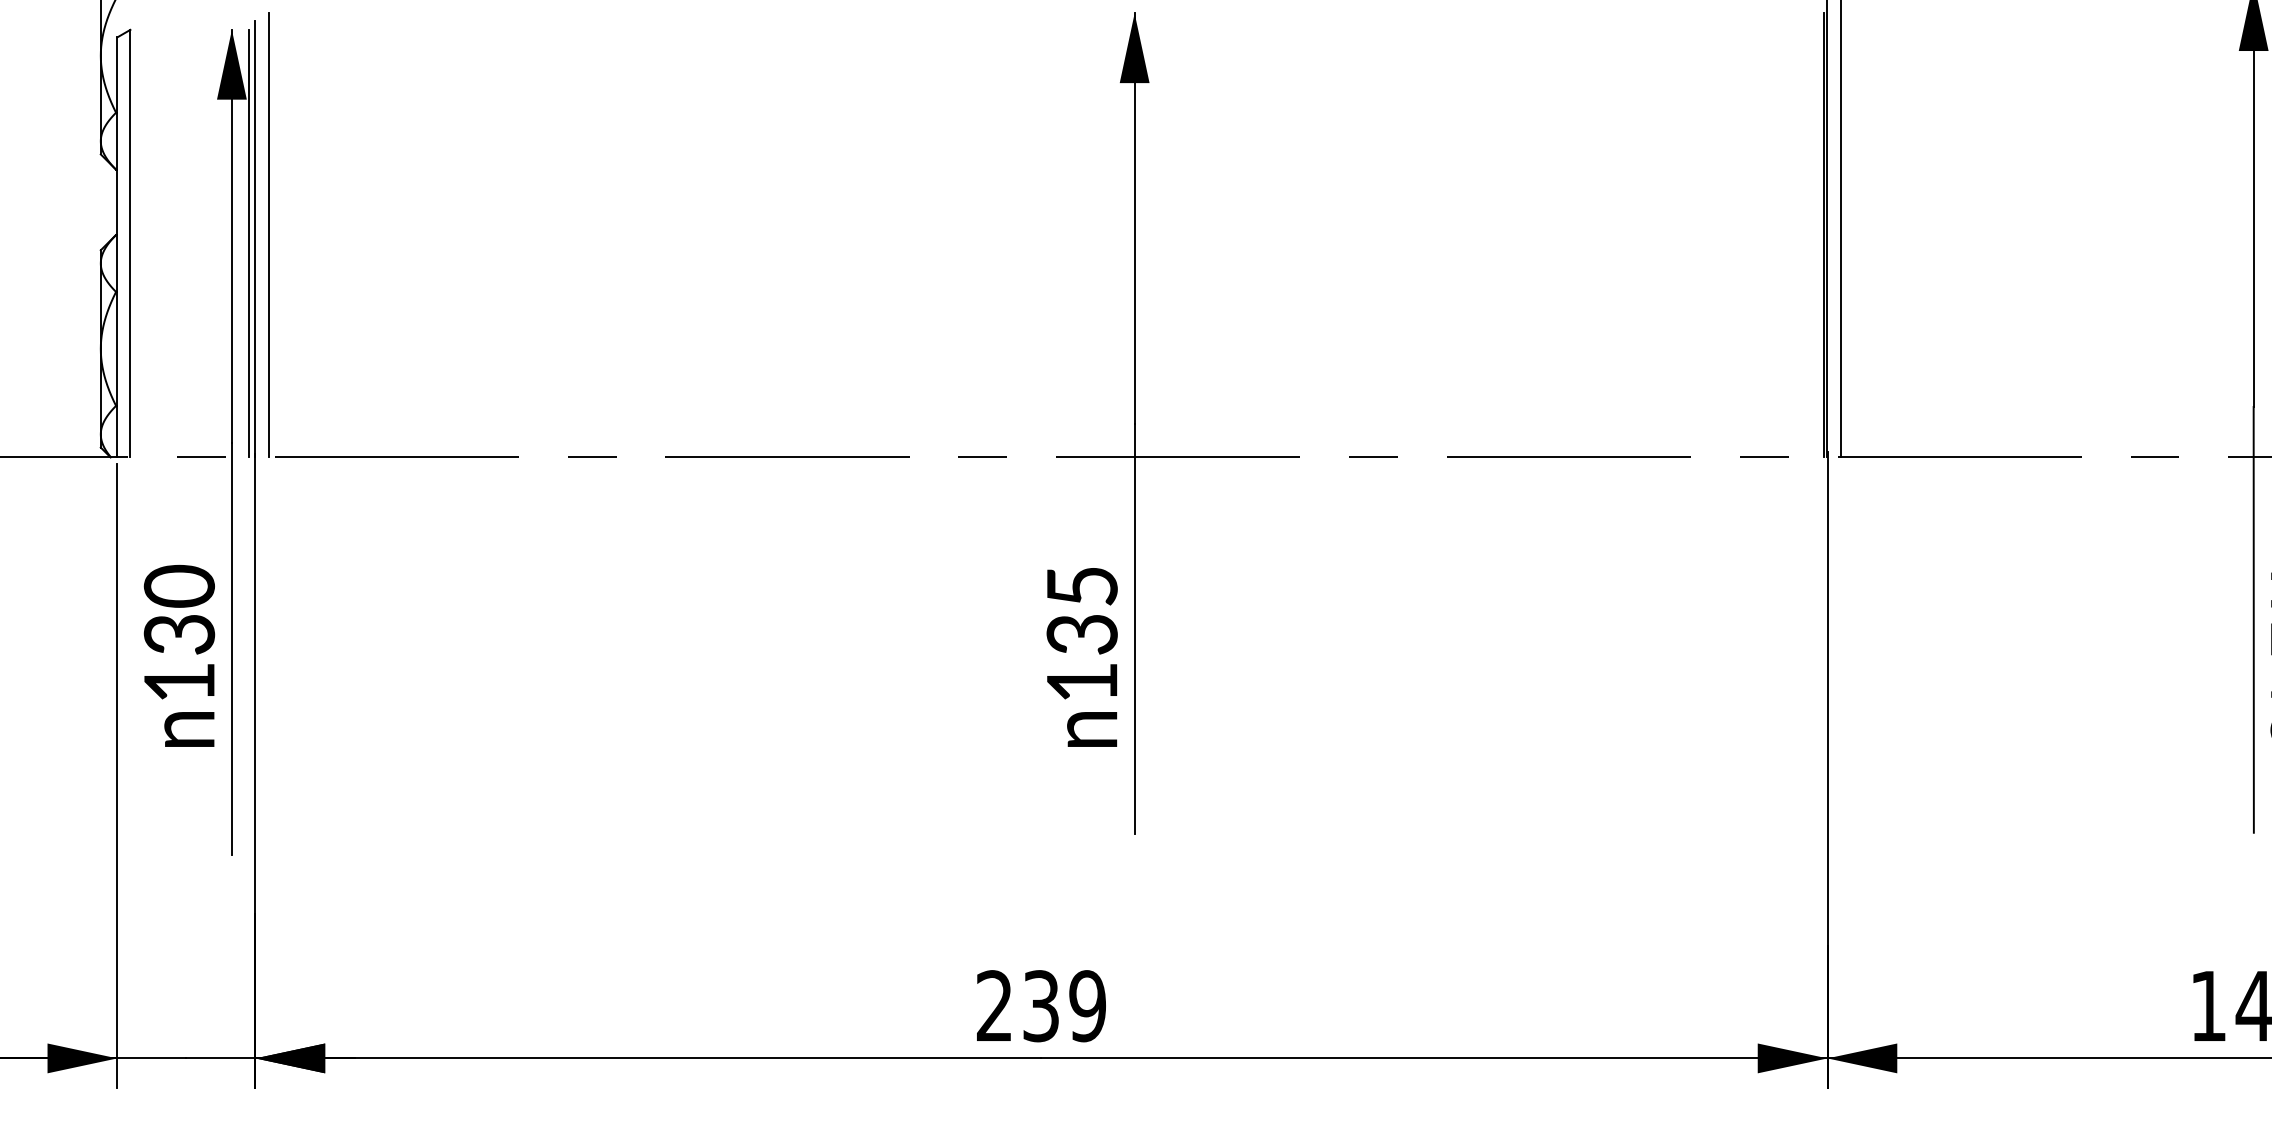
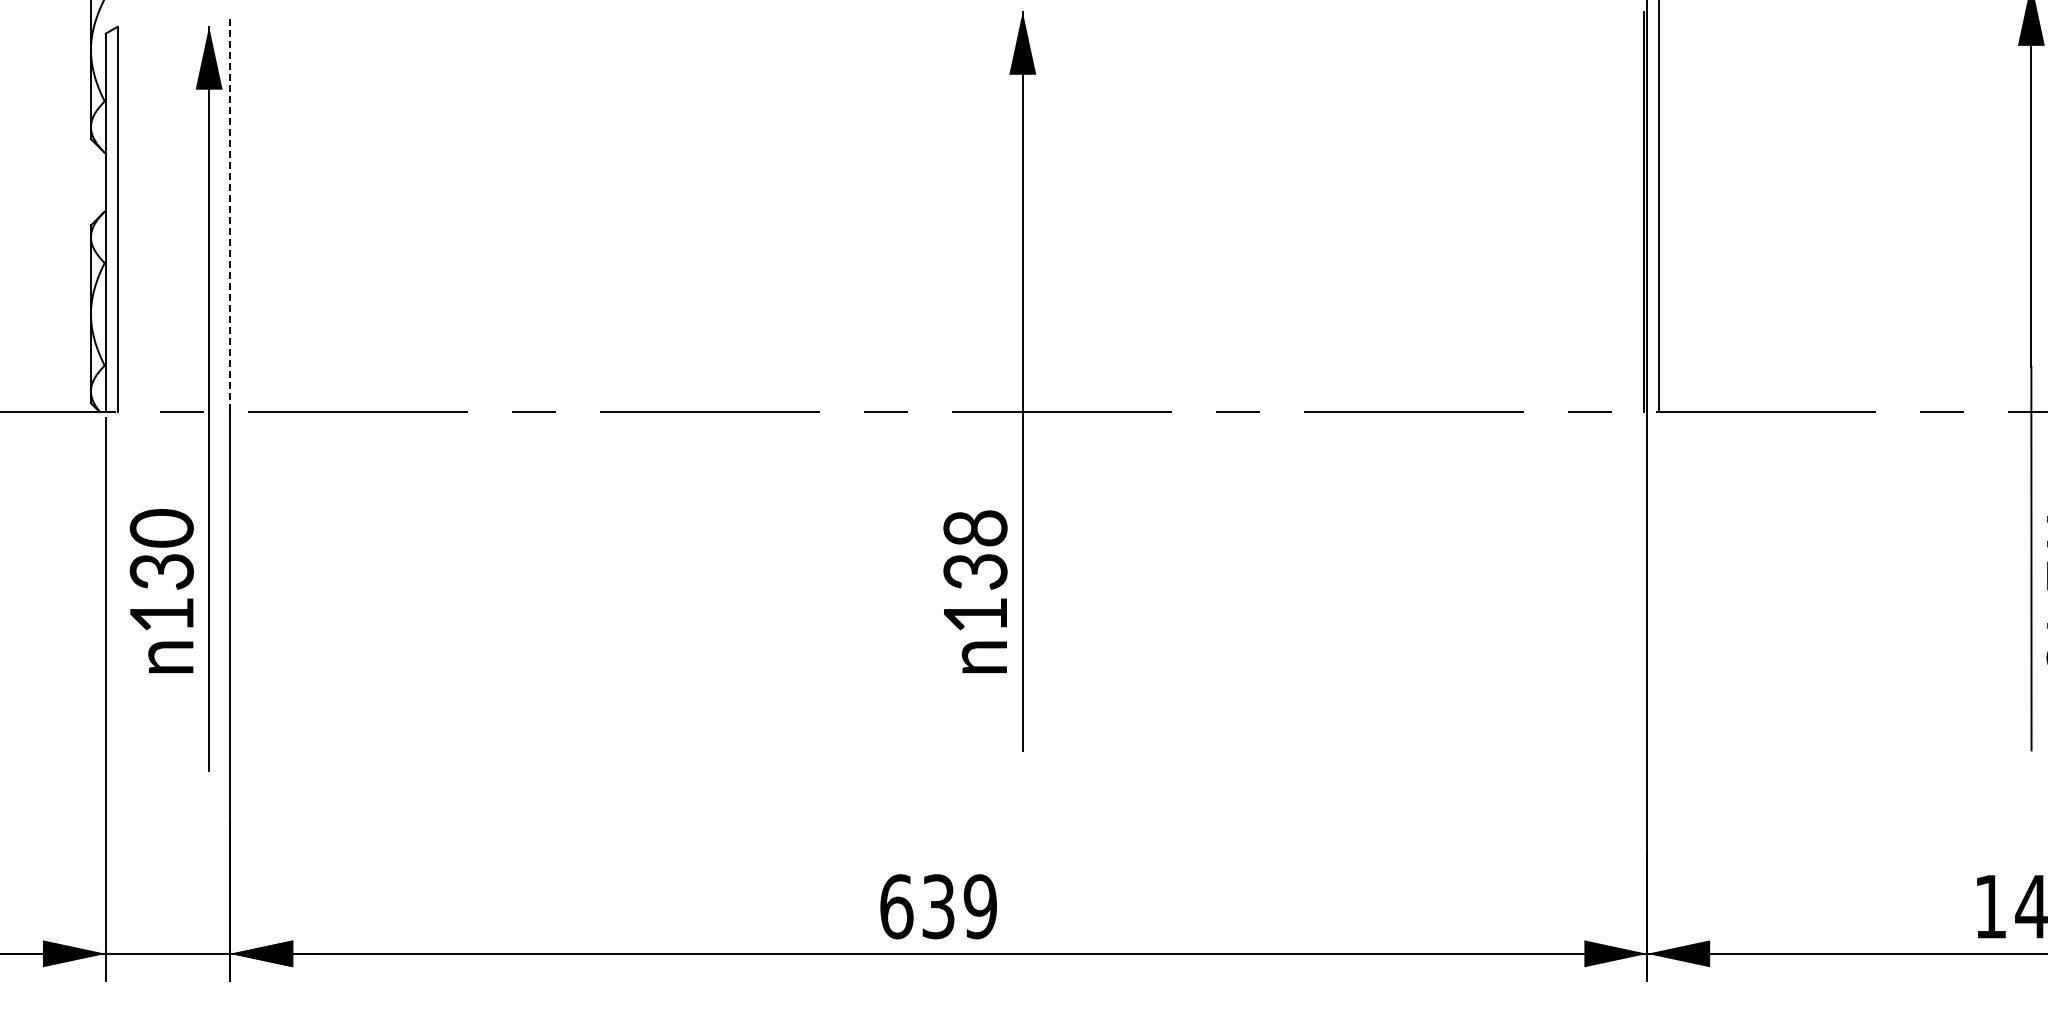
line: (268, 234) -> (242, 211), removed
line: (255, 239) -> (230, 215), solid -> dashed
line: (248, 243) -> (224, 219), removed
text: (1082, 586) -> (975, 528), 135 -> 138
text: (994, 1005) -> (896, 906), 239 -> 639

